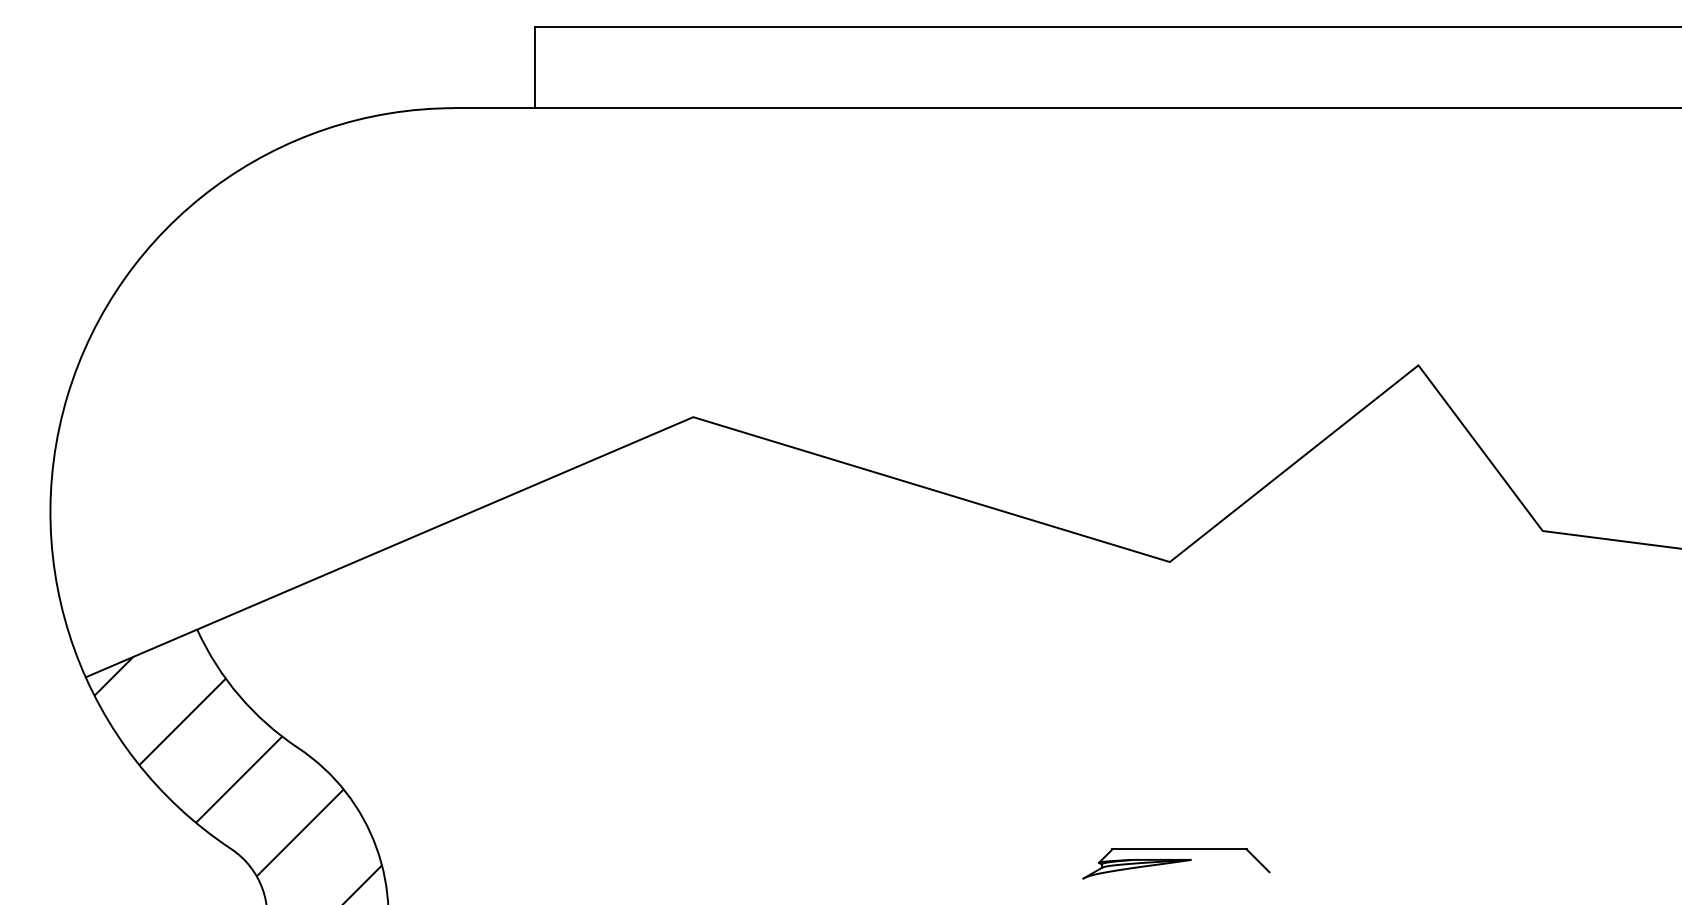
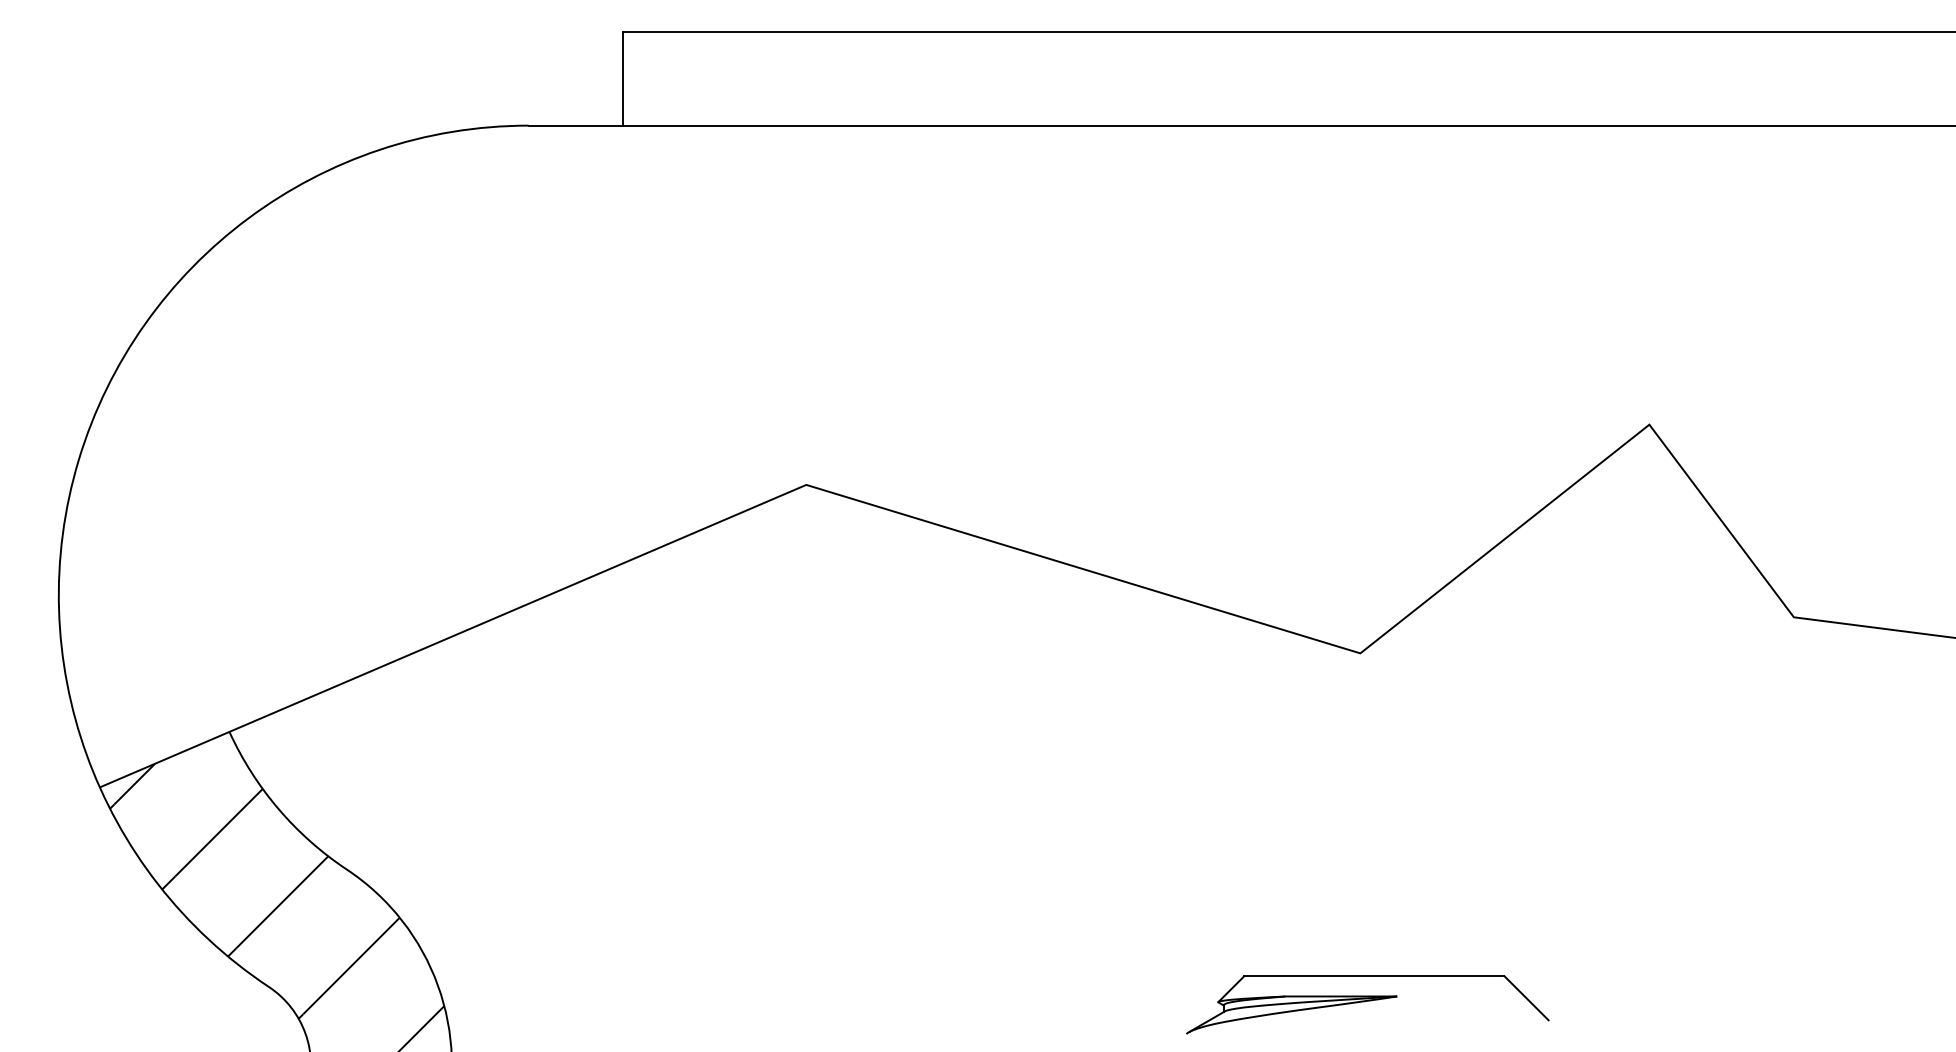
part: (1175, 863) -> (1366, 1003), size x1.67

